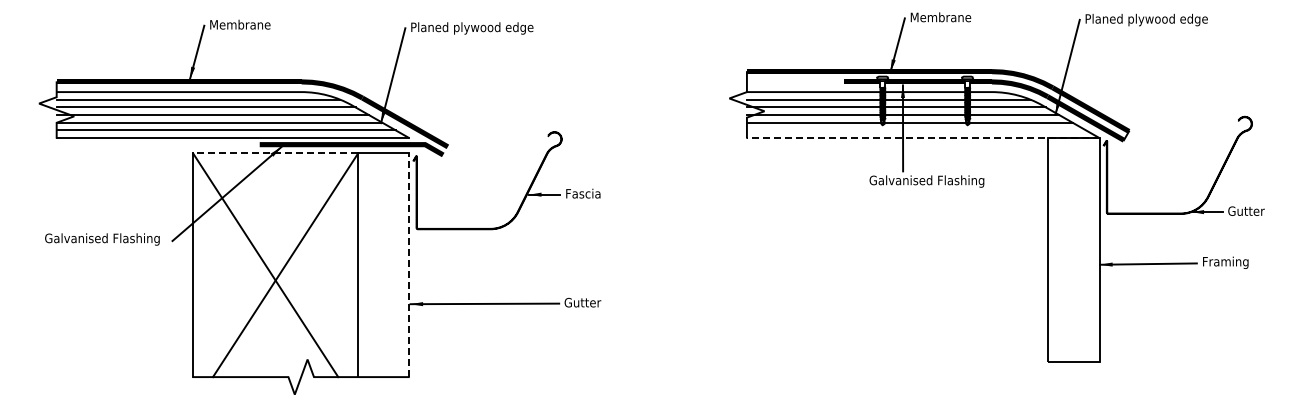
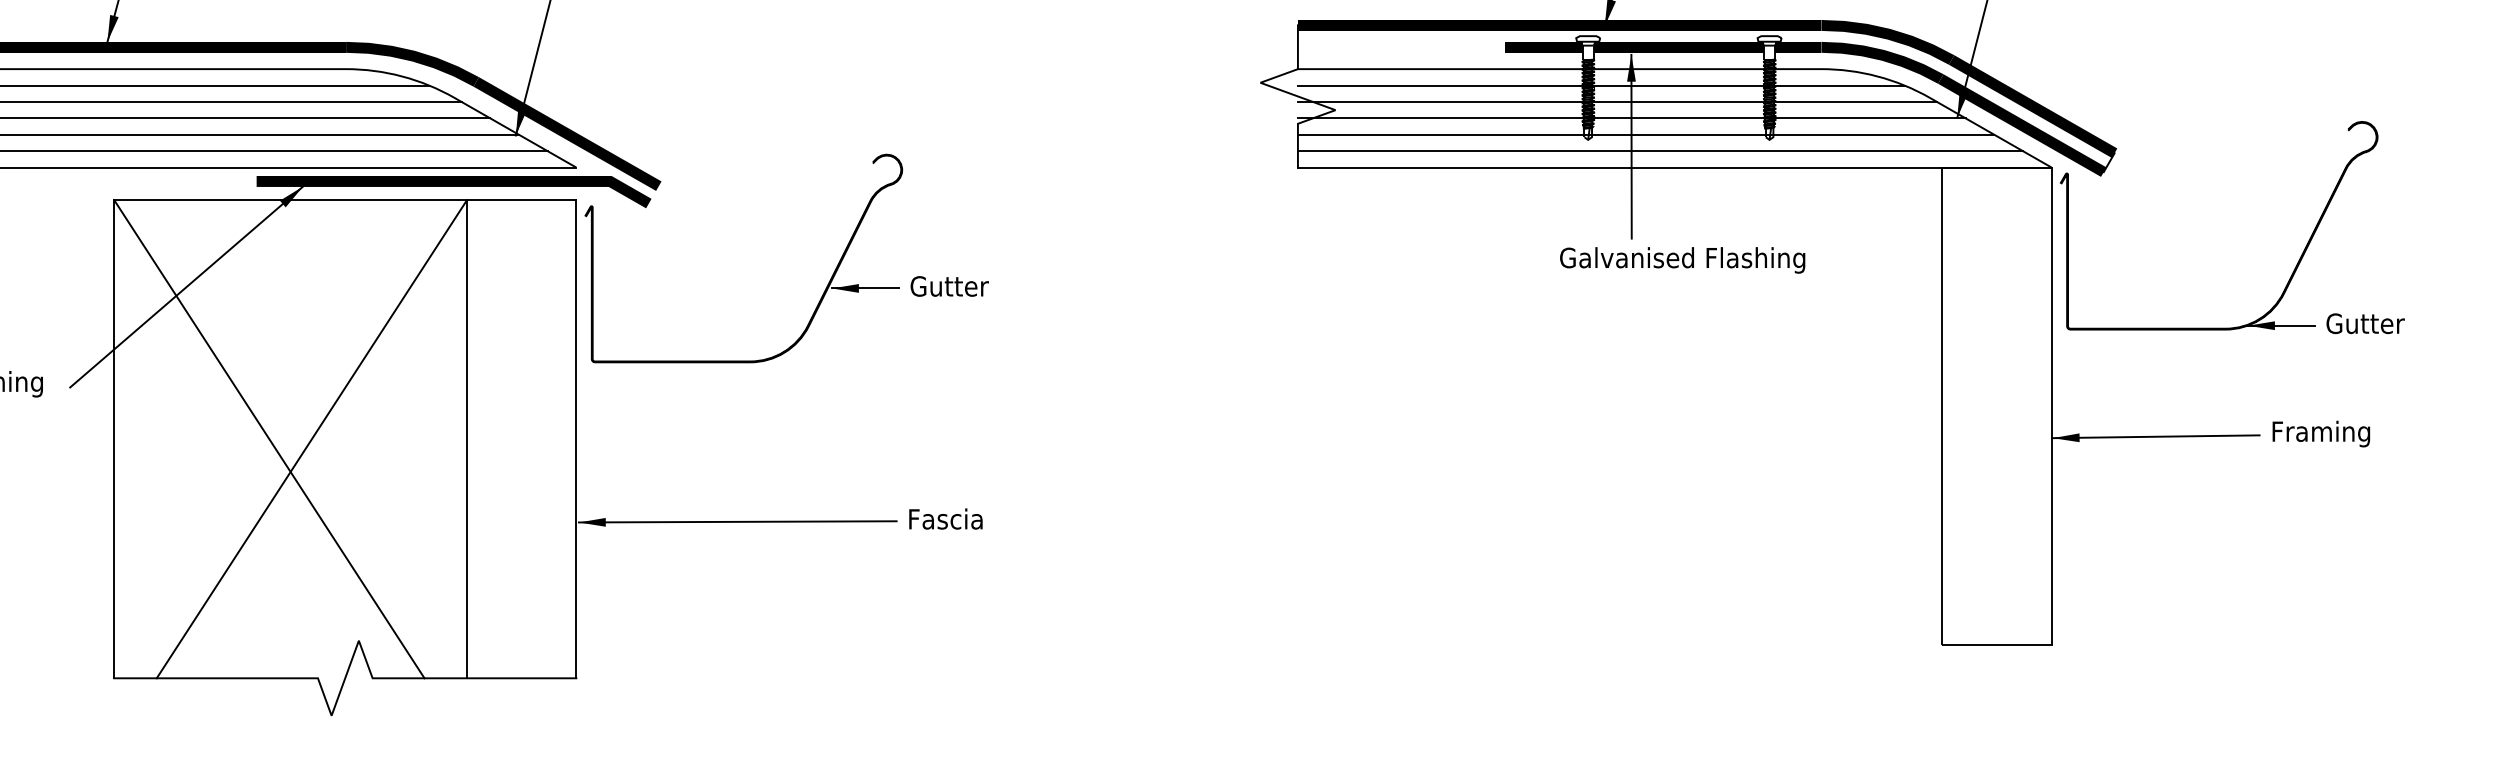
line: (916, 130) -> (1660, 151), added
line: (922, 138) -> (1673, 168), dashed -> solid
line: (275, 153) -> (290, 200), dashed -> solid
text: (583, 193) -> (948, 285), Fascia -> Gutter
line: (409, 265) -> (576, 439), dashed -> solid
text: (582, 302) -> (946, 518), Gutter -> Fascia

